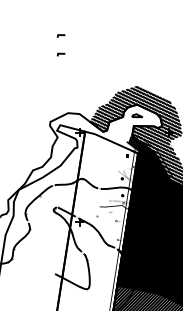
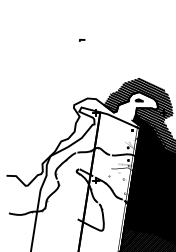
line: (60, 54) -> (81, 54), removed

